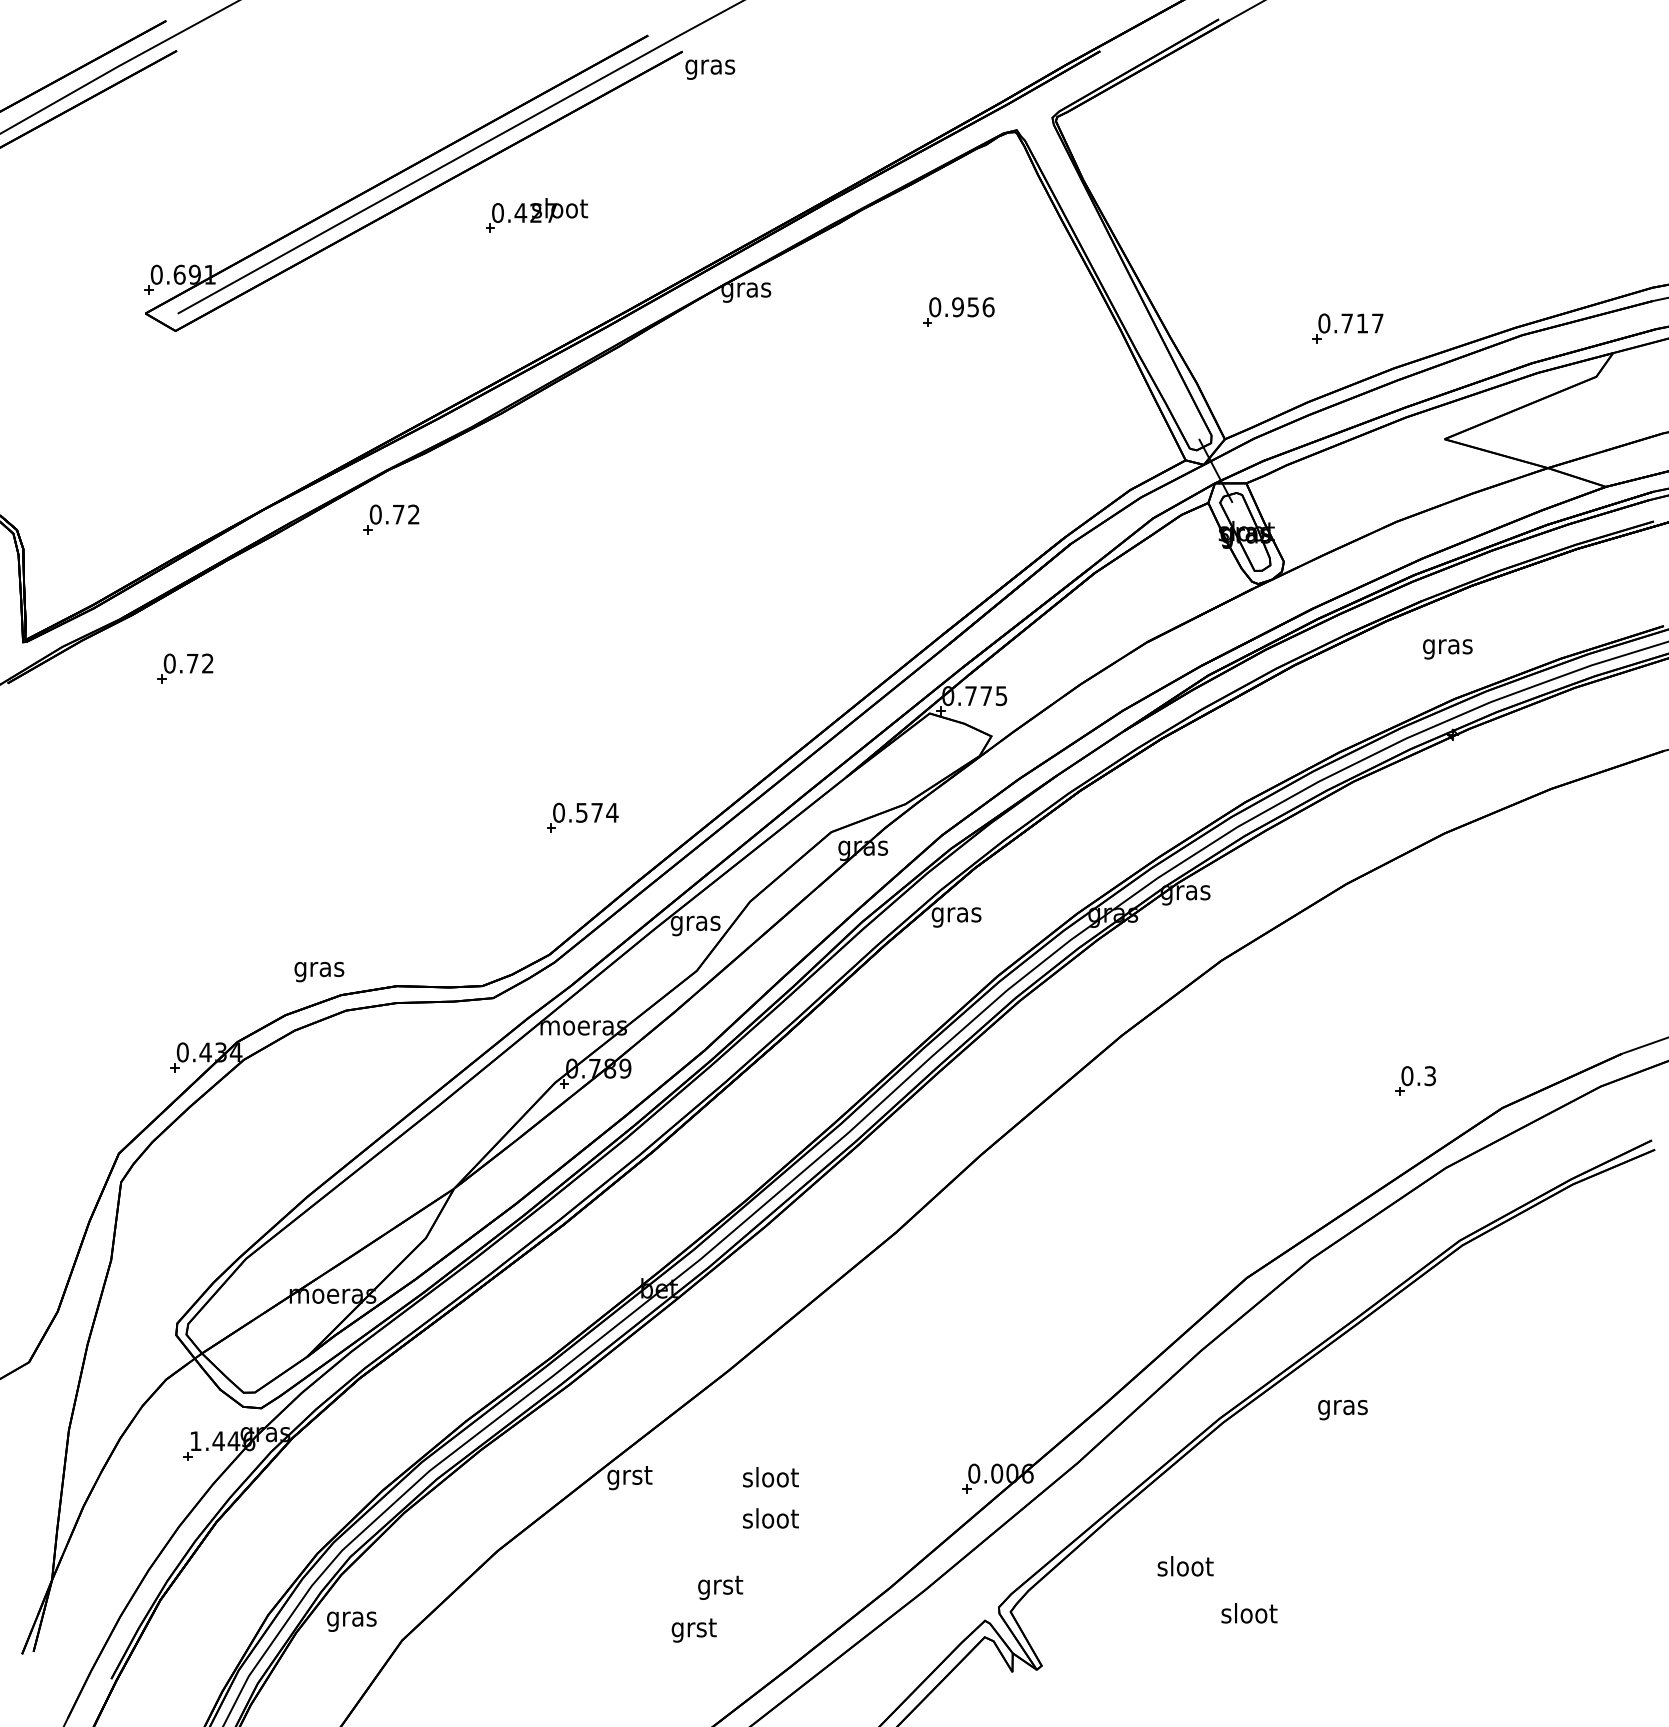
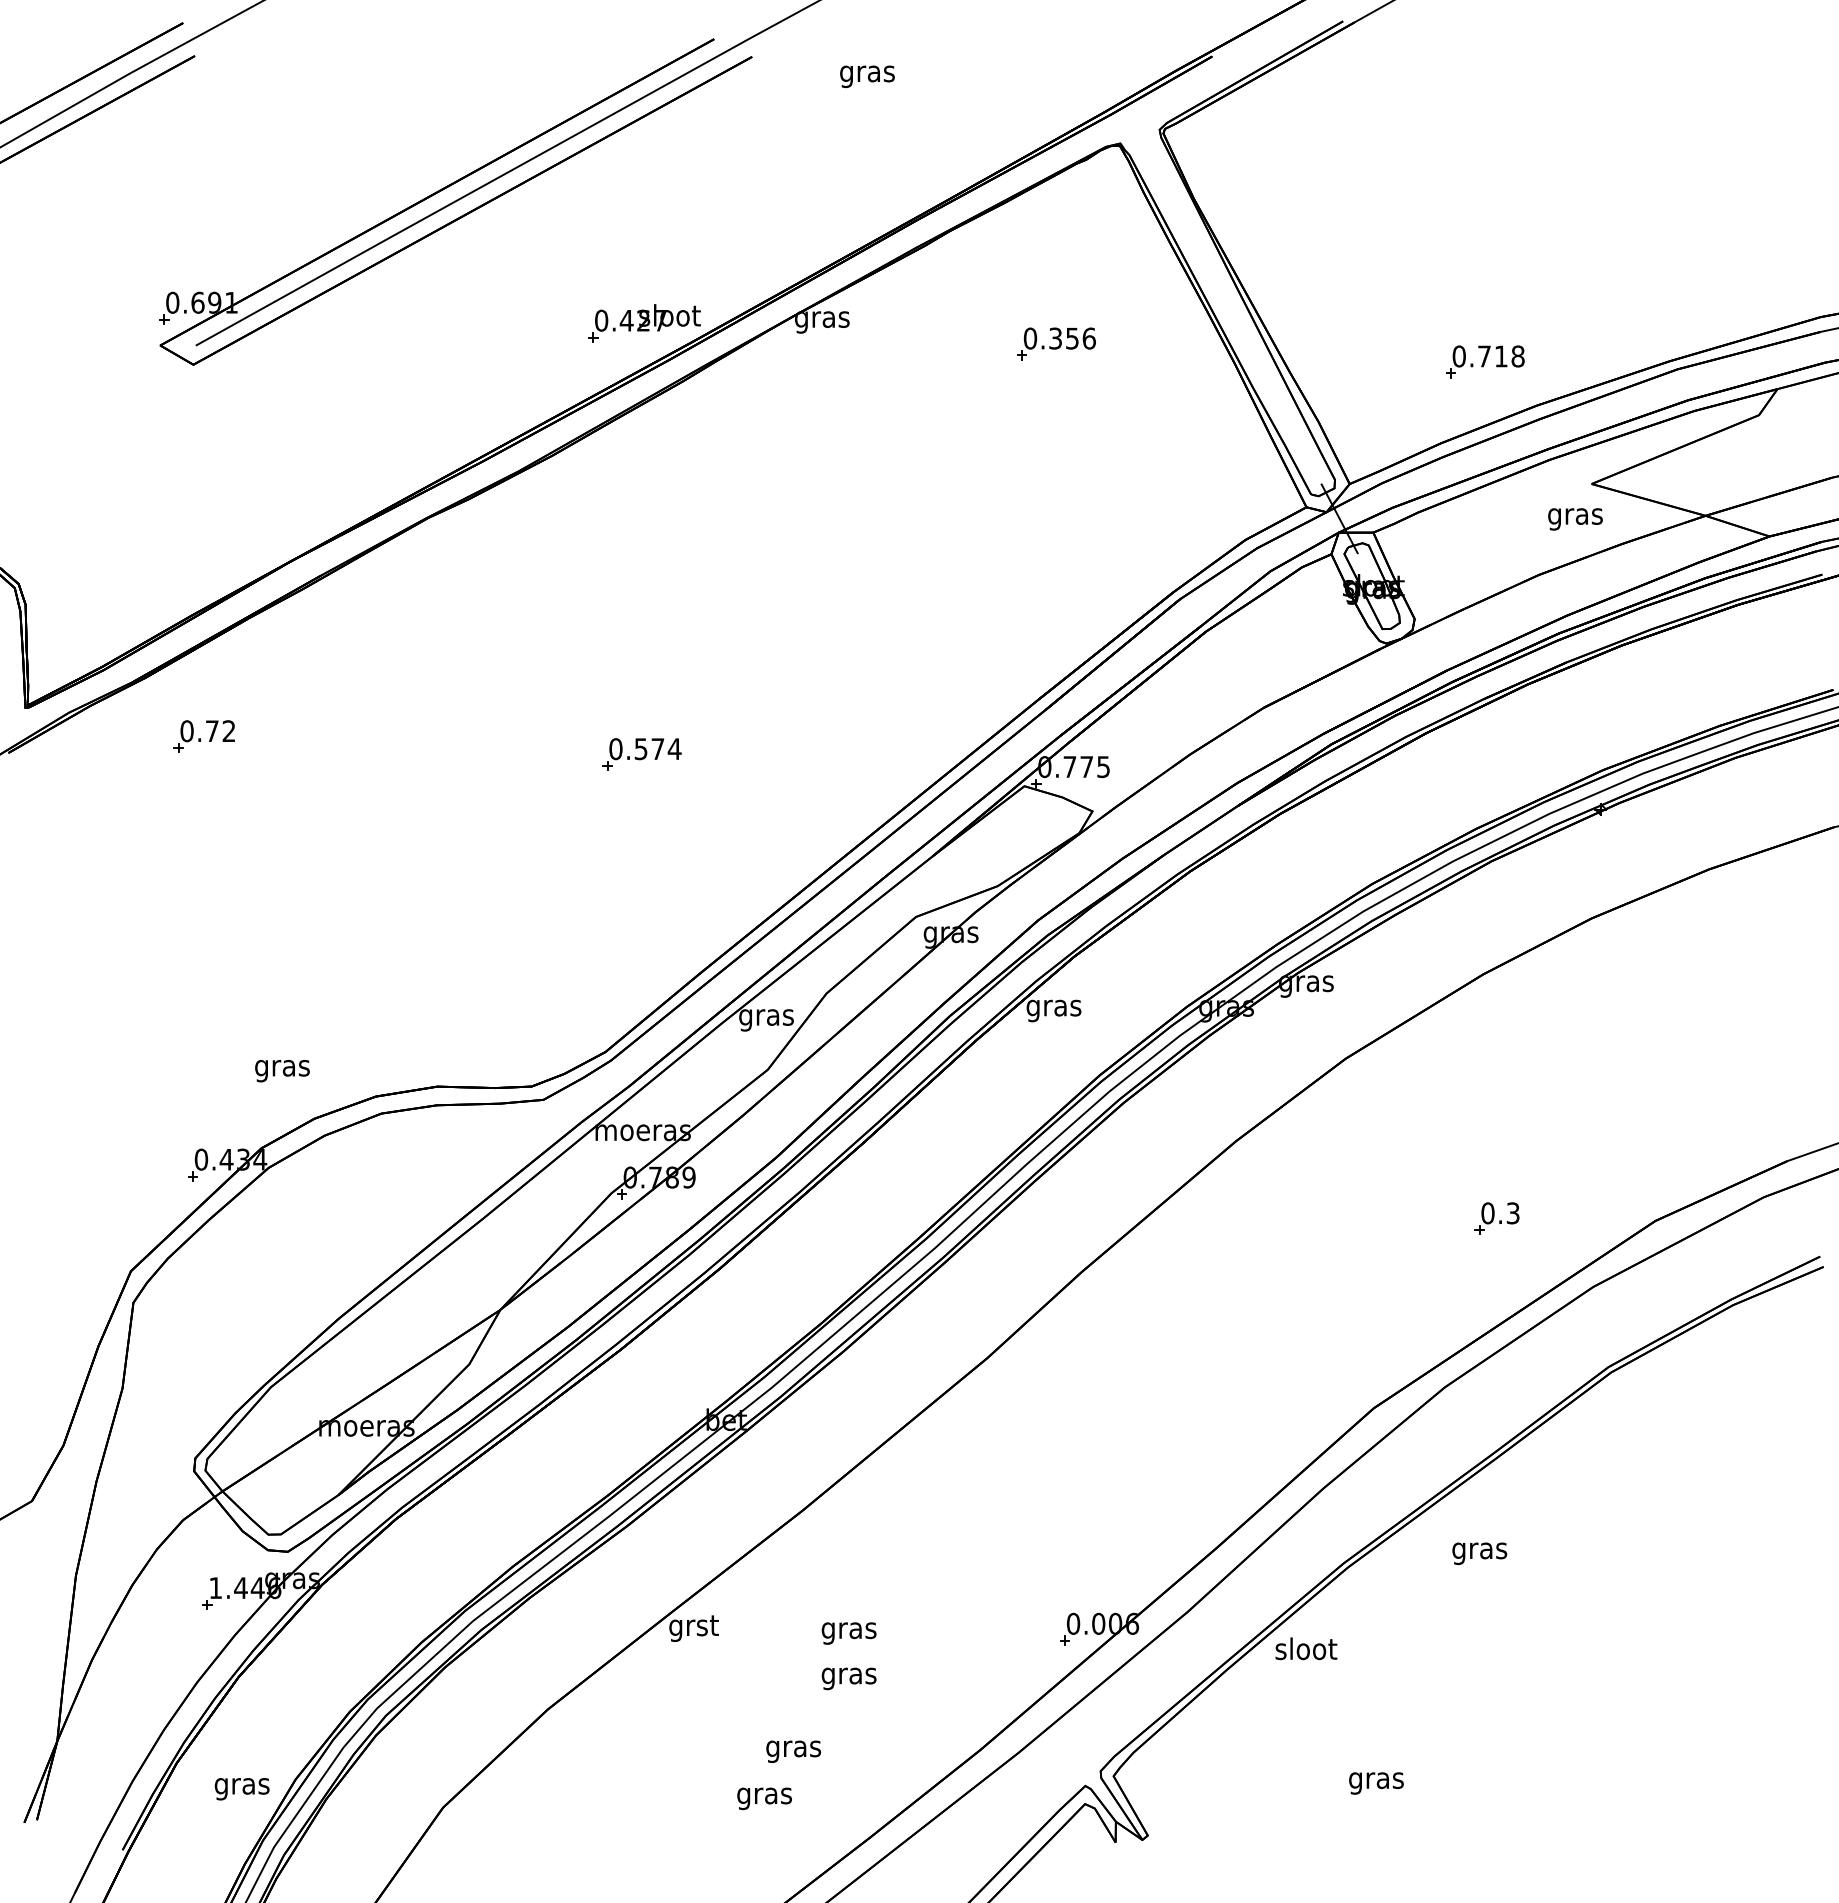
text: (710, 69) -> (867, 76), moved
part: (537, 215) -> (645, 323), moved
text: (957, 307) -> (1055, 338), 0.956 -> 0.356
text: (1377, 323) -> (1517, 356), 0.717 -> 0.718
part: (391, 519) -> (431, 572), removed
text: (1447, 649) -> (1575, 519), moved
part: (582, 817) -> (641, 754), moved
text: (319, 971) -> (282, 1070), moved
part: (1415, 1080) -> (1496, 1218), moved
text: (770, 1479) -> (848, 1630), sloot -> gras
text: (770, 1520) -> (848, 1675), sloot -> gras
text: (1185, 1566) -> (1306, 1649), moved
text: (720, 1587) -> (793, 1749), grst -> gras
text: (1249, 1615) -> (1376, 1780), sloot -> gras
text: (351, 1621) -> (241, 1788), moved
text: (693, 1630) -> (764, 1796), grst -> gras

